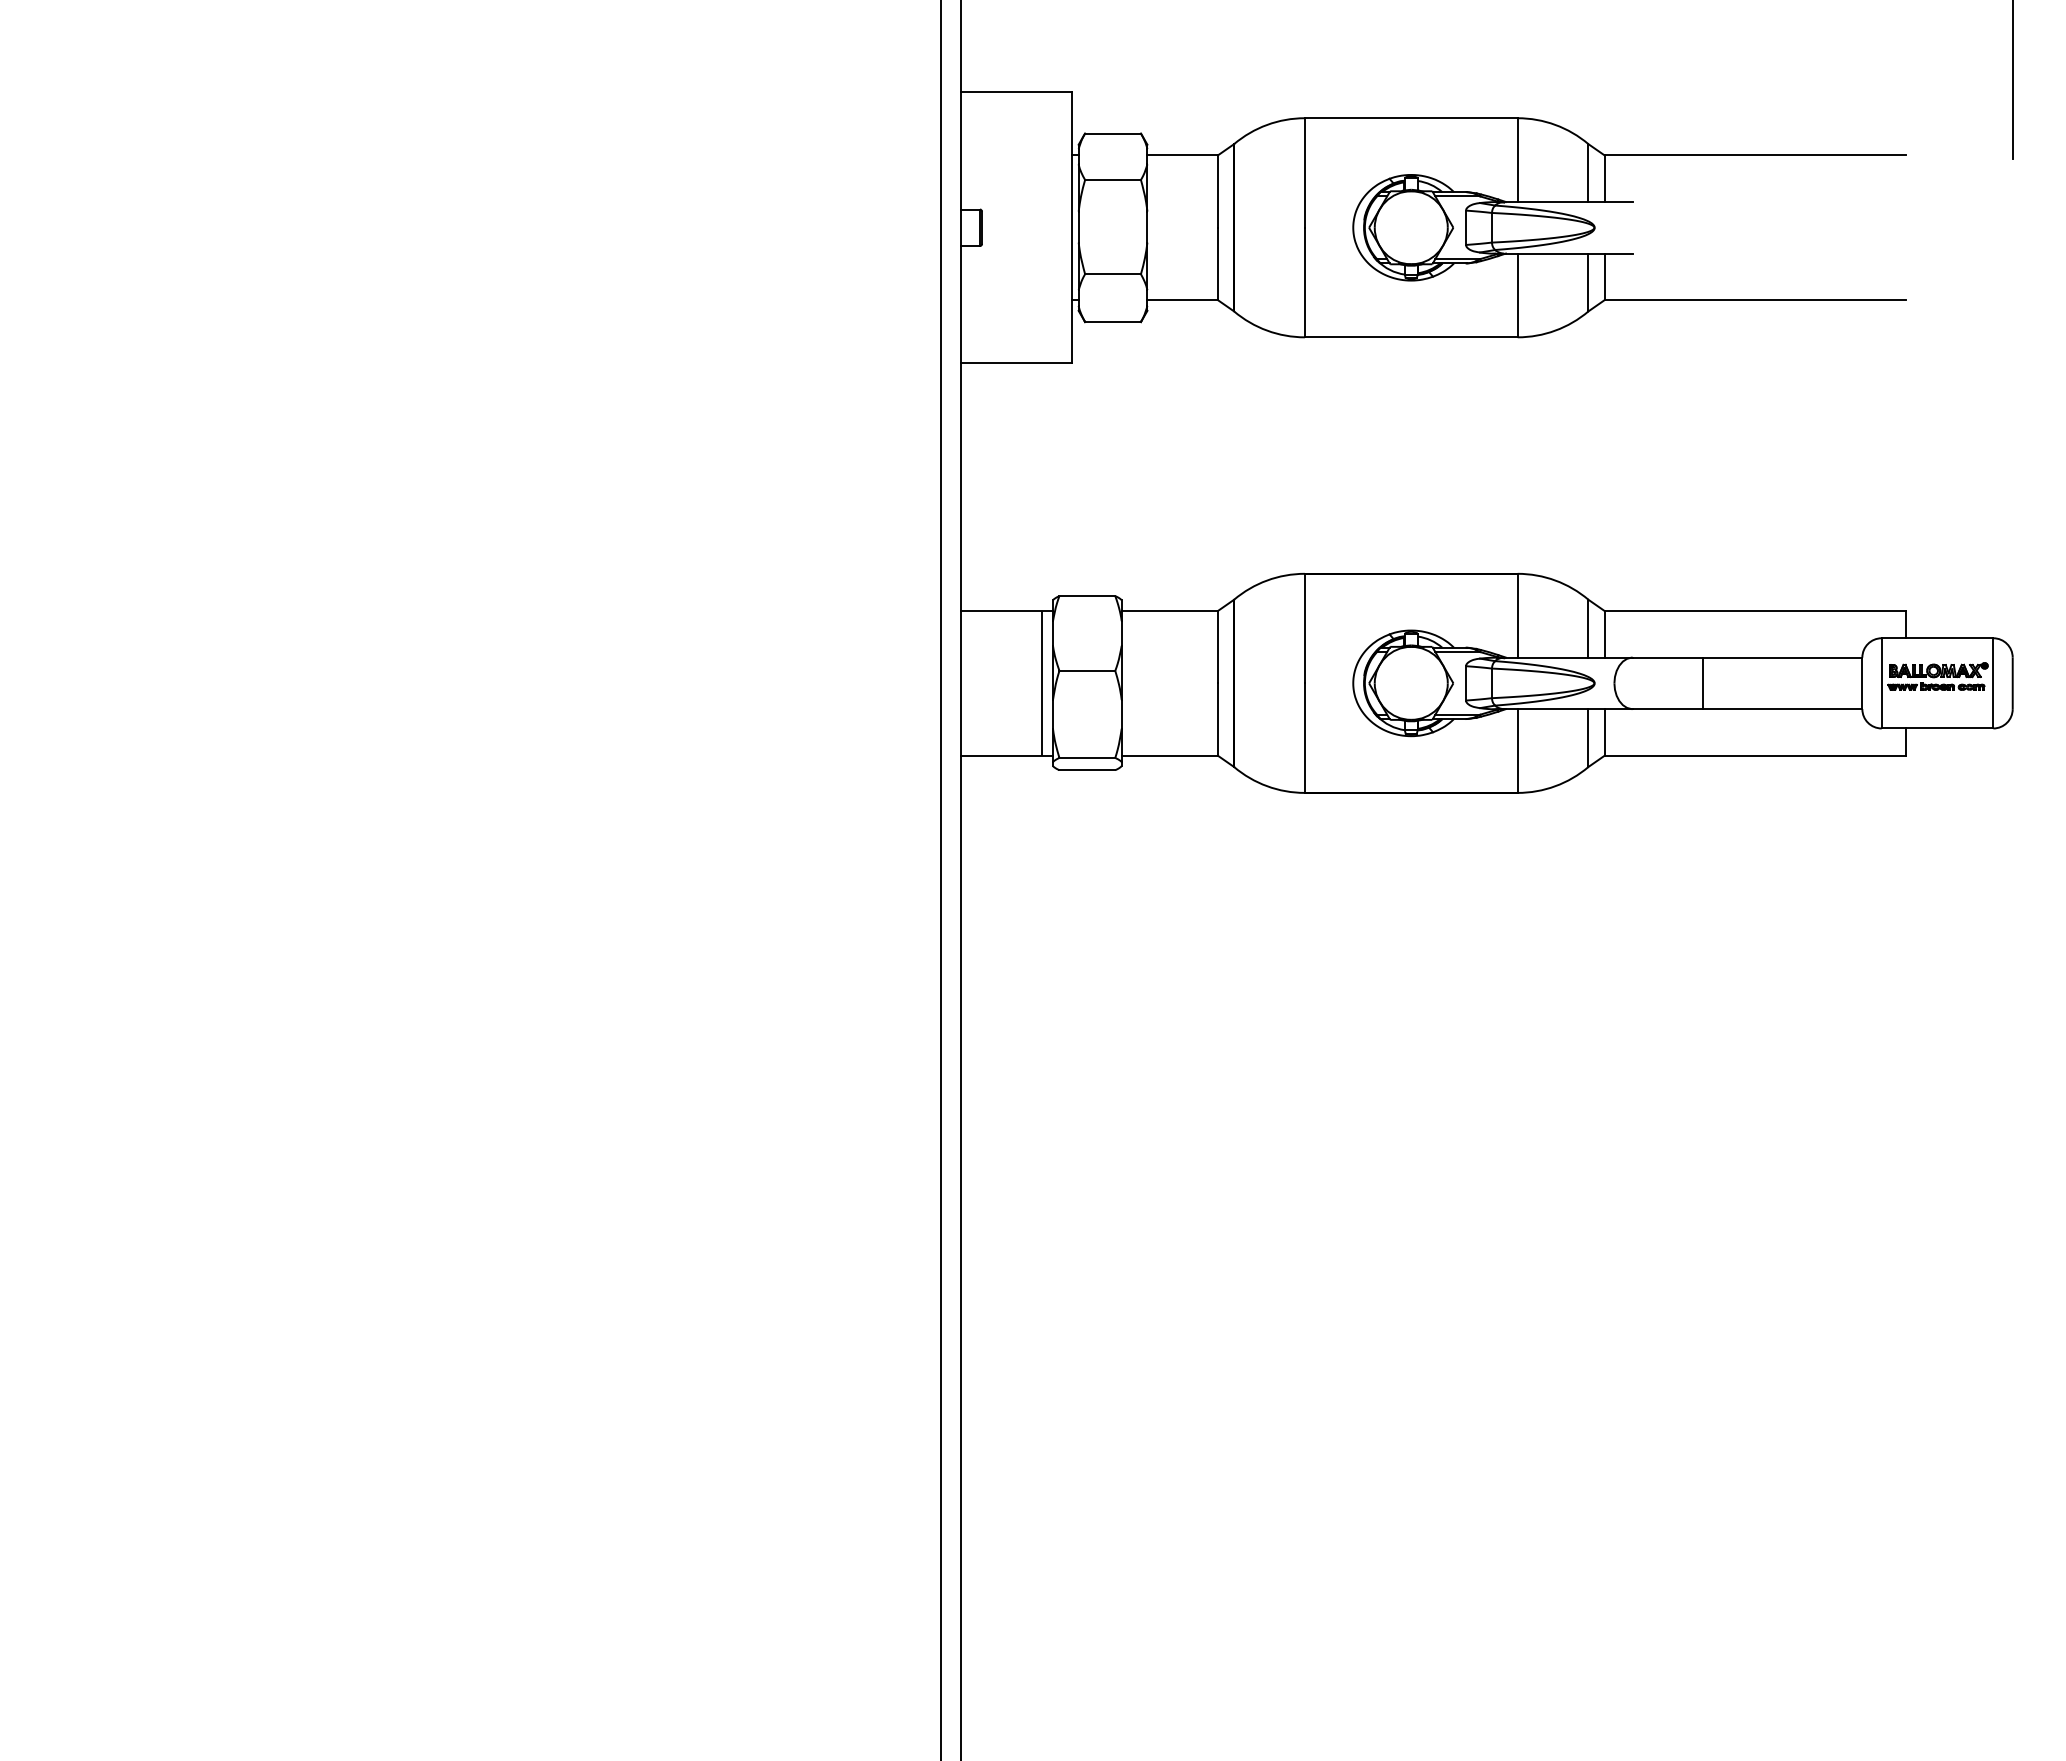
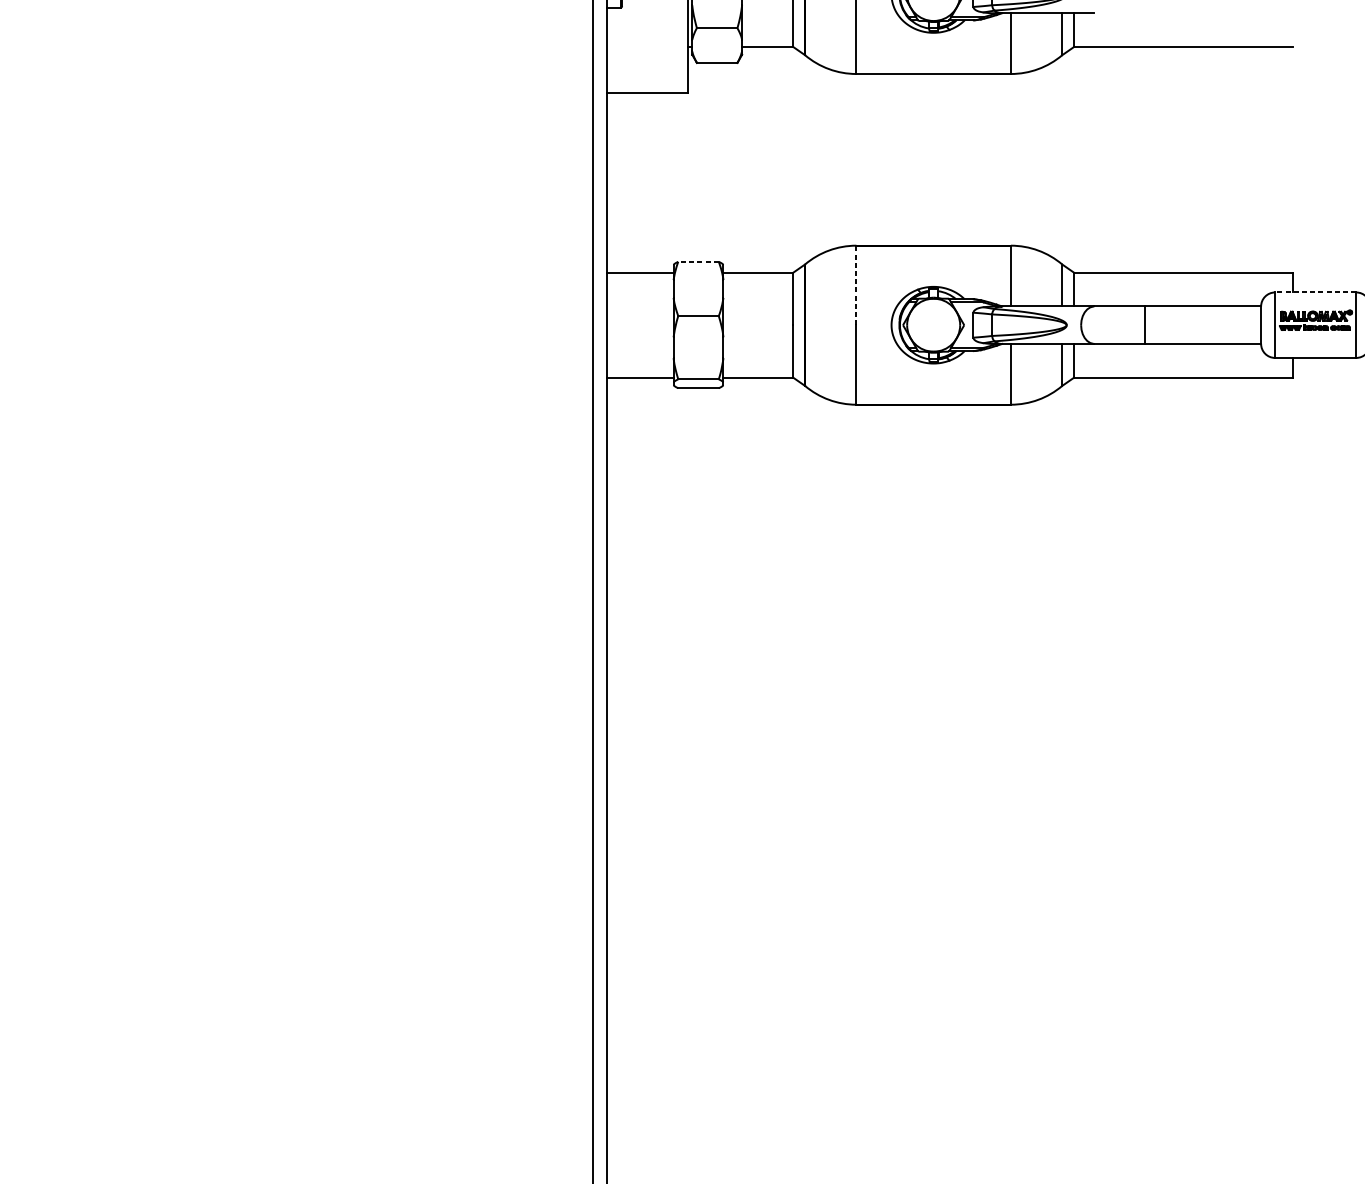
line: (1087, 596) -> (698, 262), solid -> dashed
line: (1304, 628) -> (856, 285), solid -> dashed
line: (1937, 638) -> (1315, 292), solid -> dashed
line: (1042, 682) -> (665, 324), removed

